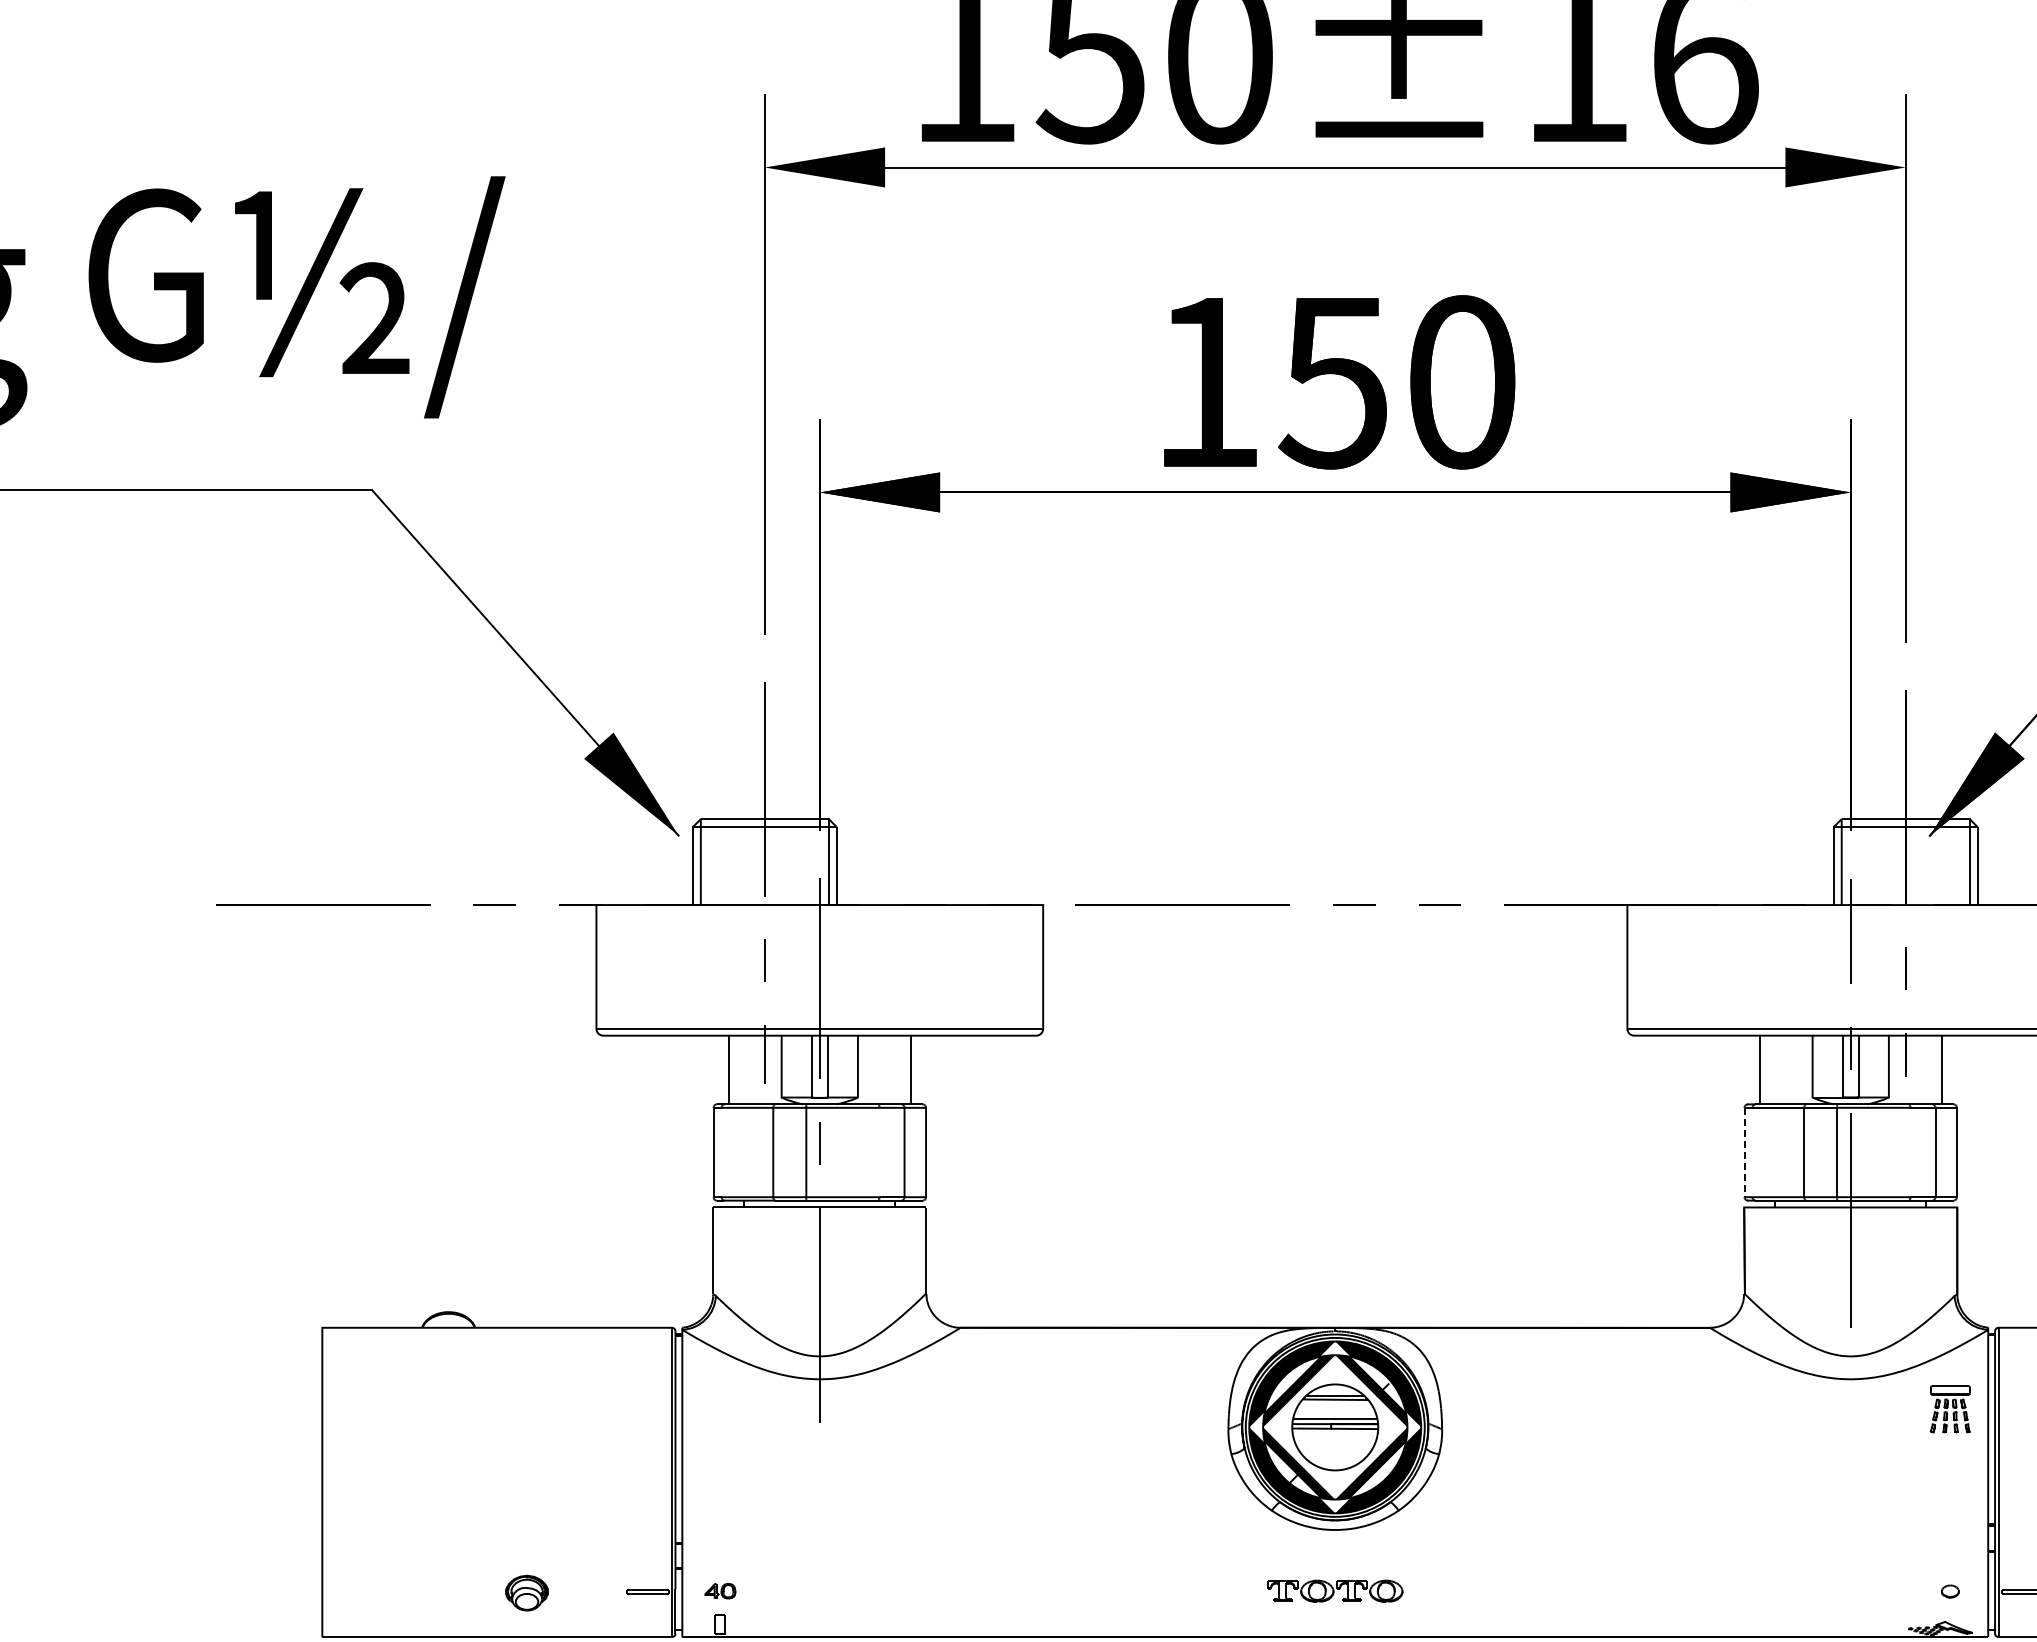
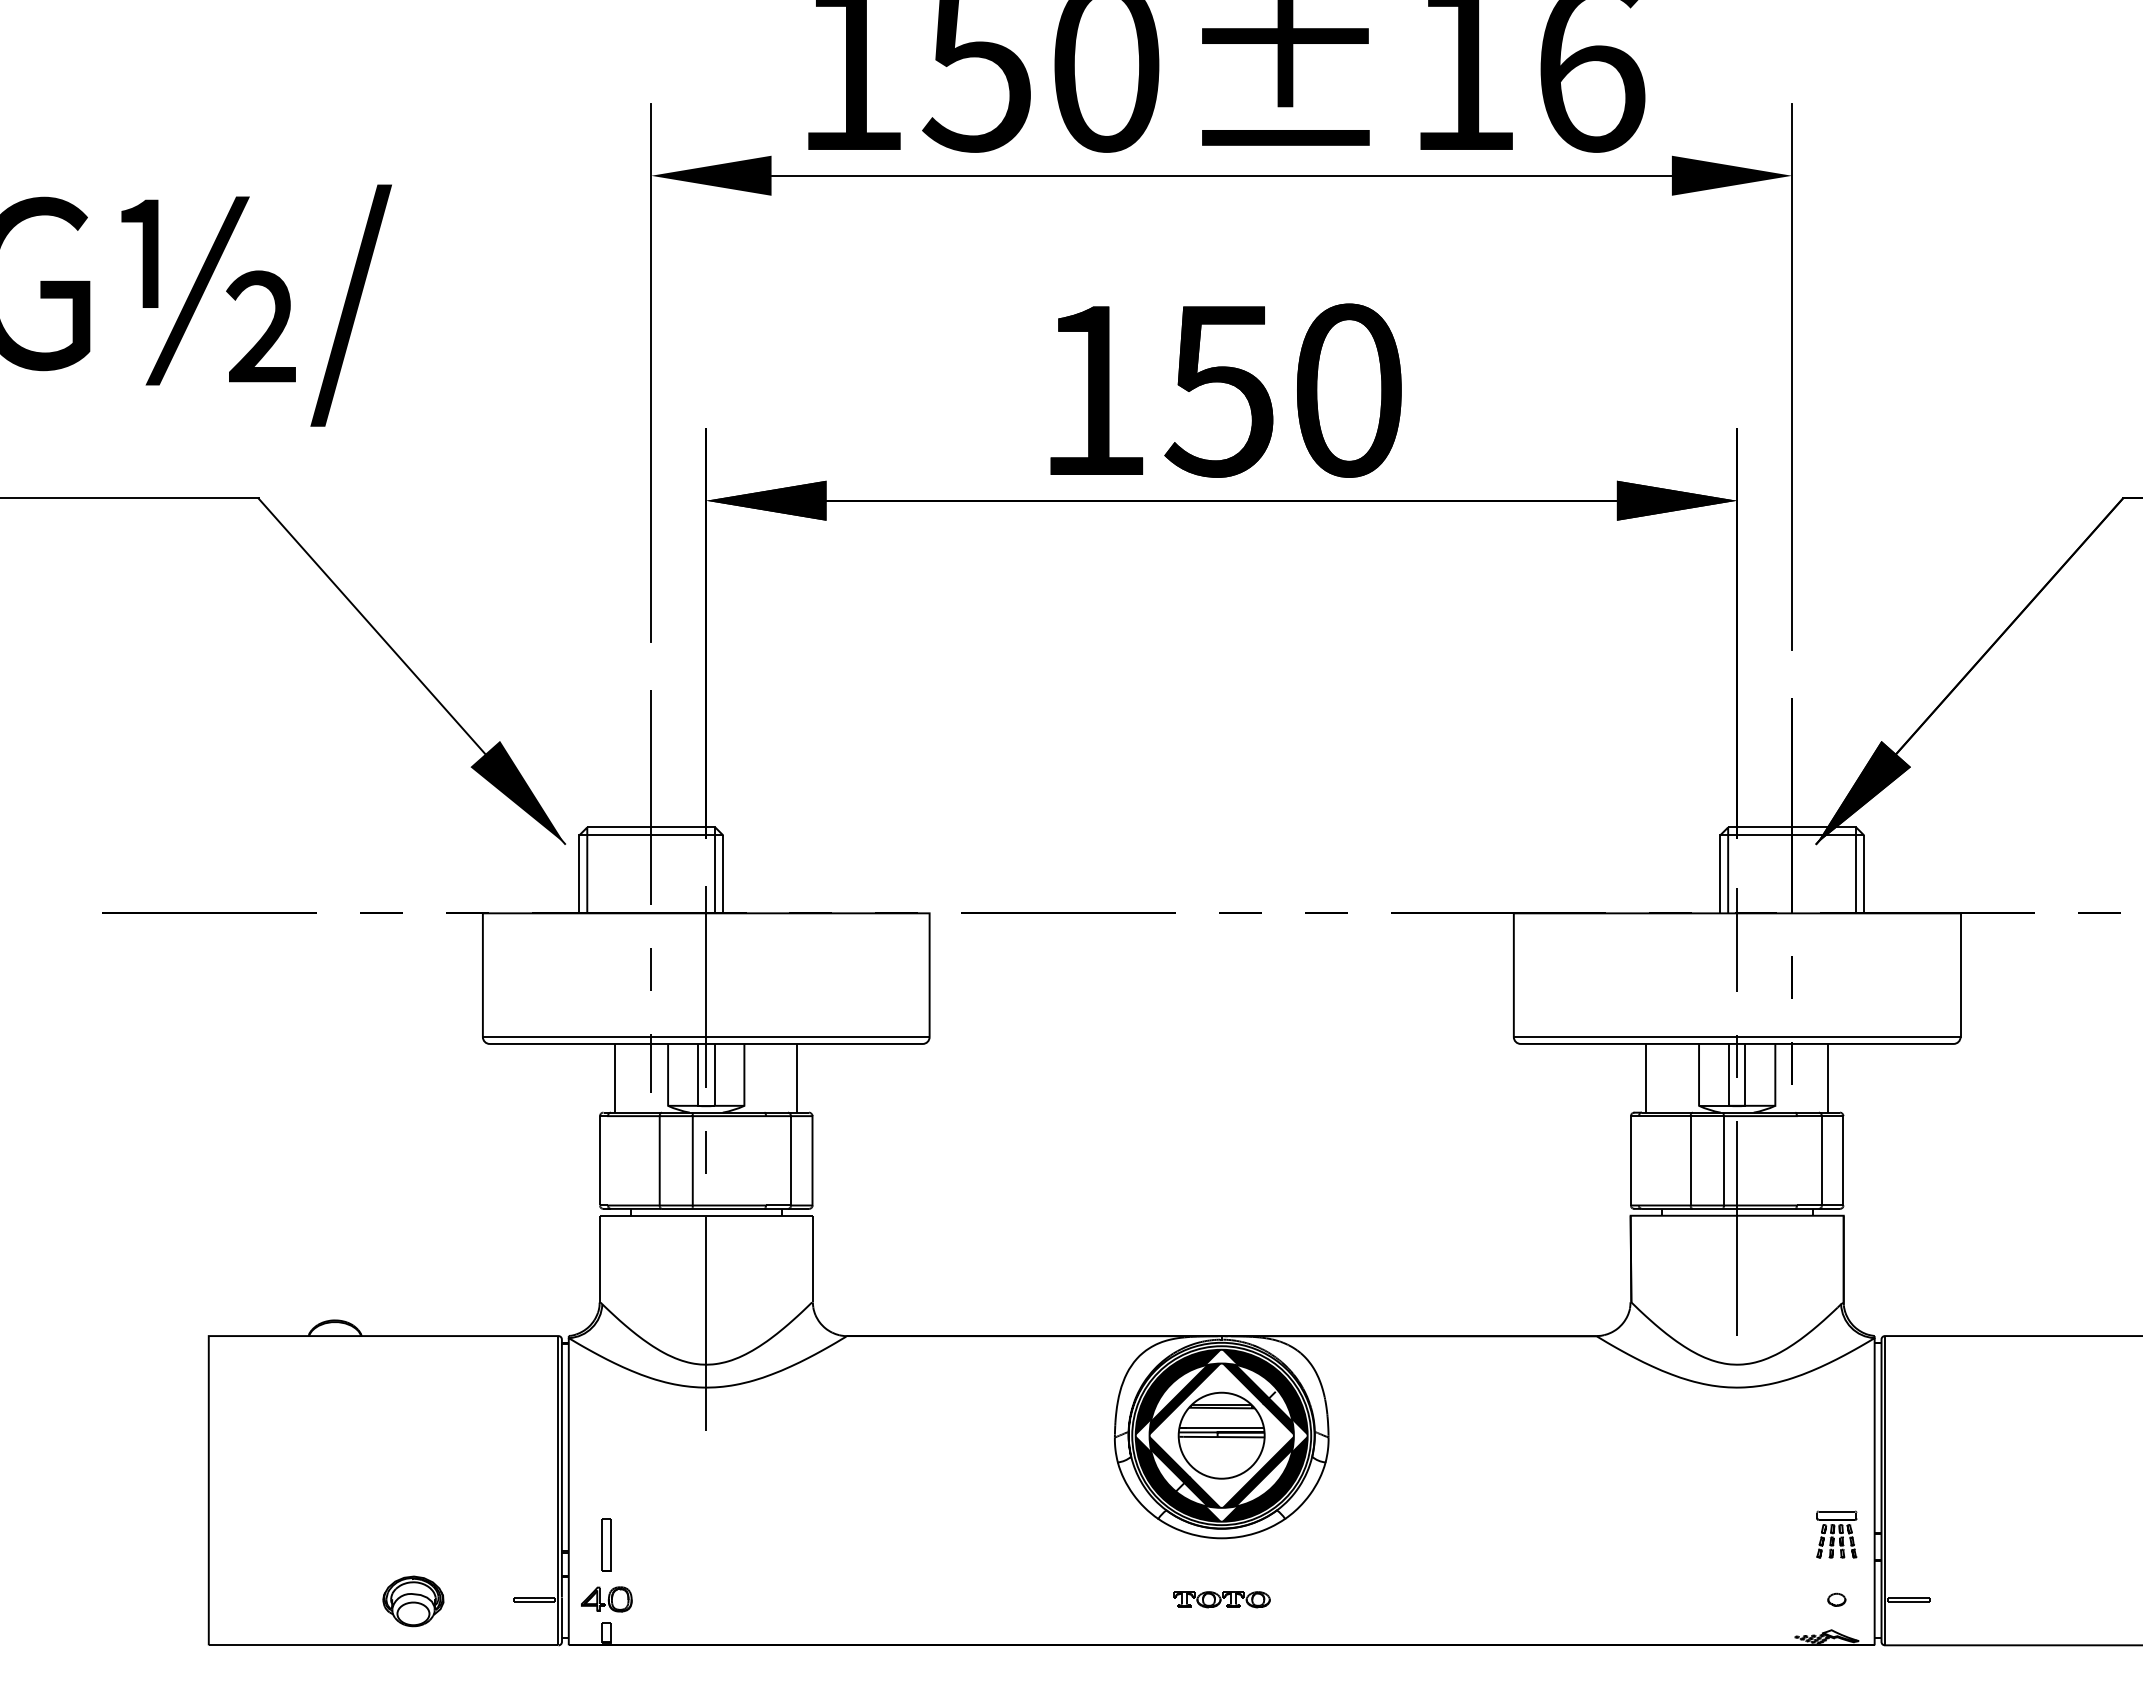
line: (1744, 1152) -> (1630, 1160), dashed -> solid
part: (1950, 1409) -> (1836, 1534), moved
part: (720, 1536) -> (606, 1544), added
part: (720, 1591) -> (606, 1599), size x1.67
part: (1335, 1591) -> (1221, 1599), size x0.71
part: (527, 1593) -> (413, 1601), size x1.43

